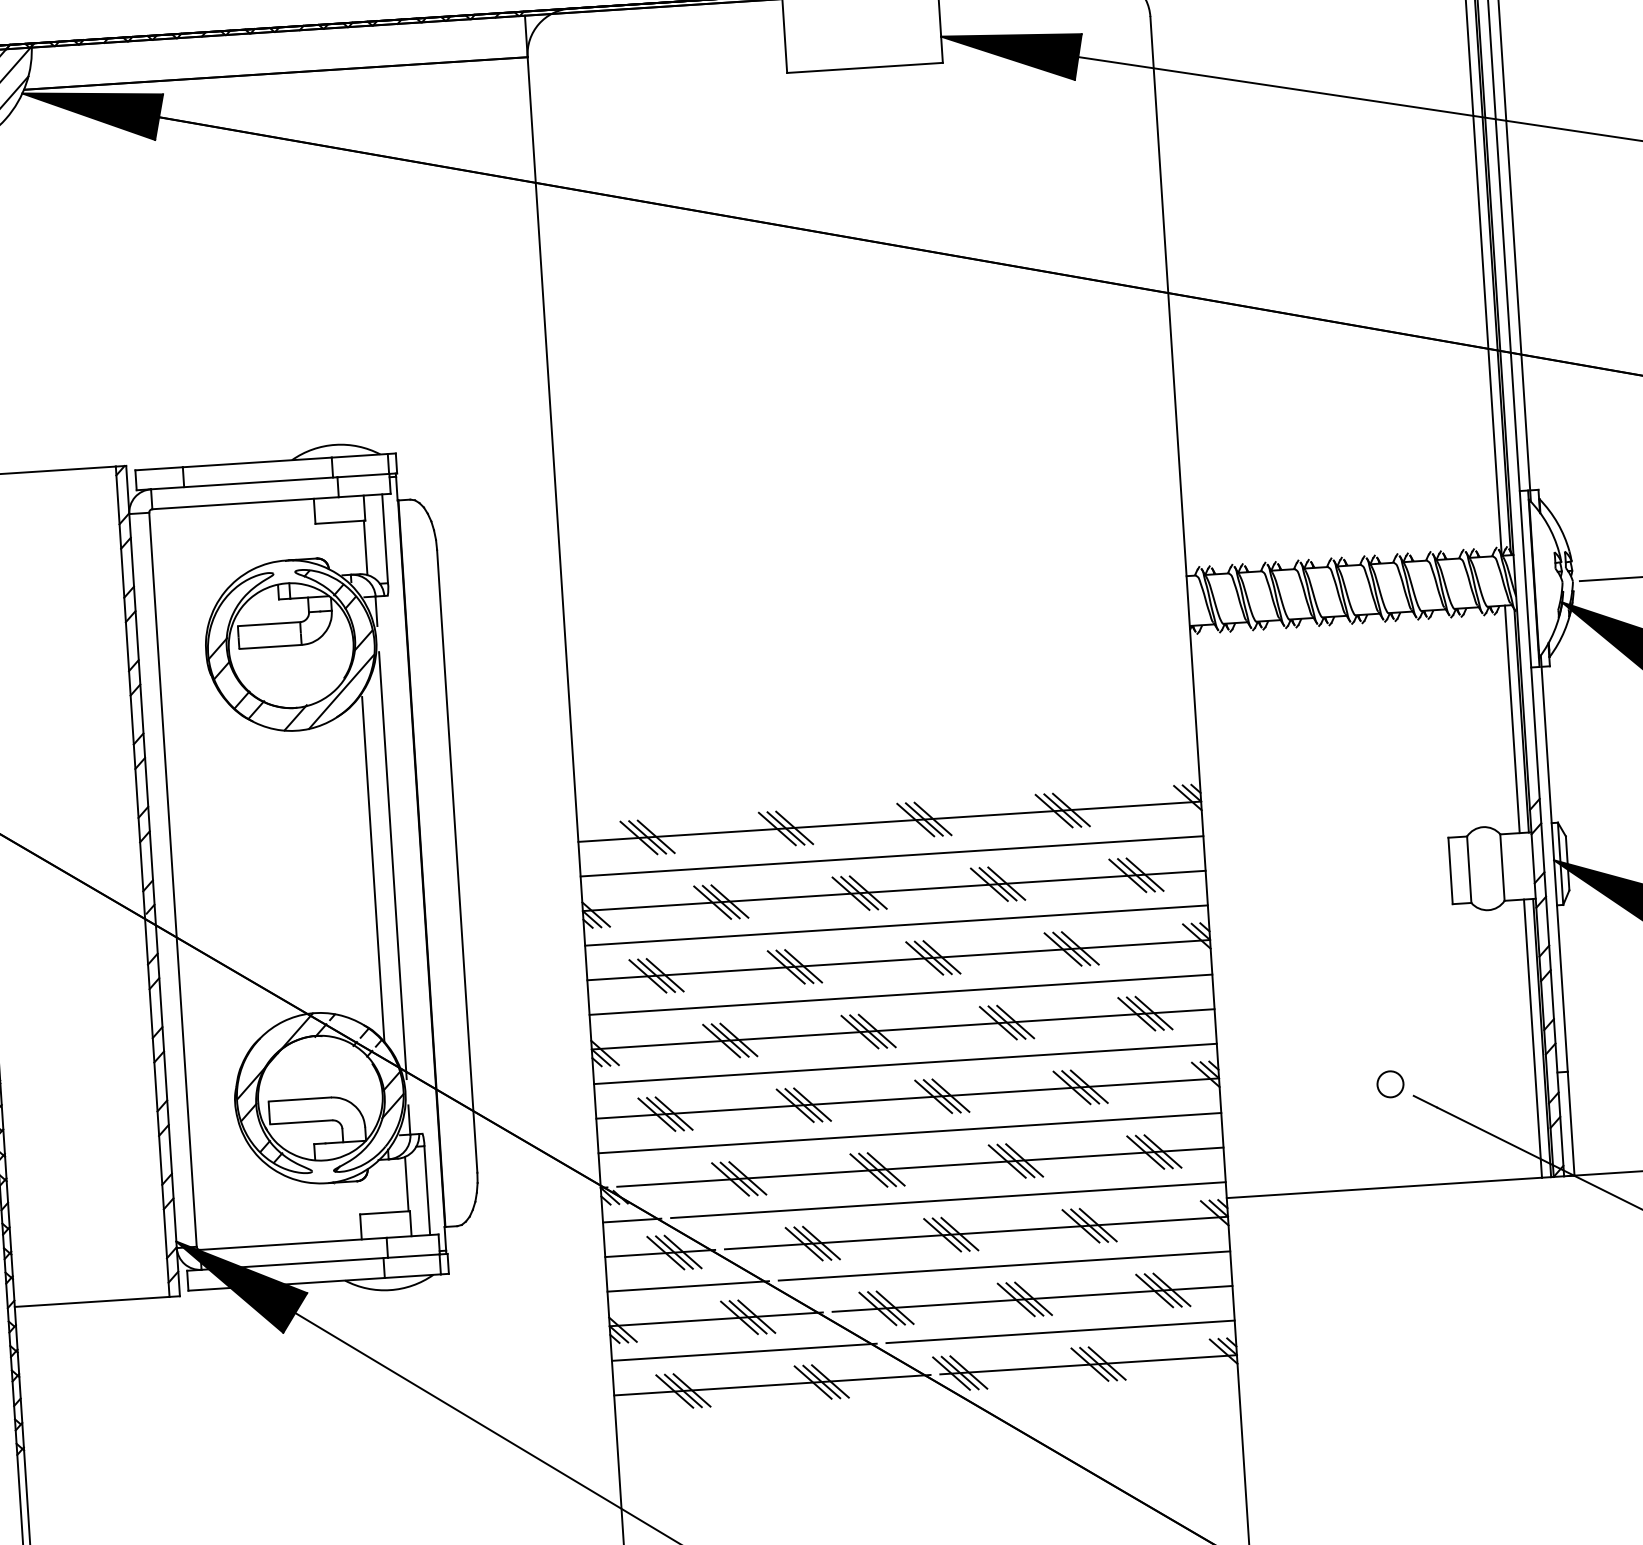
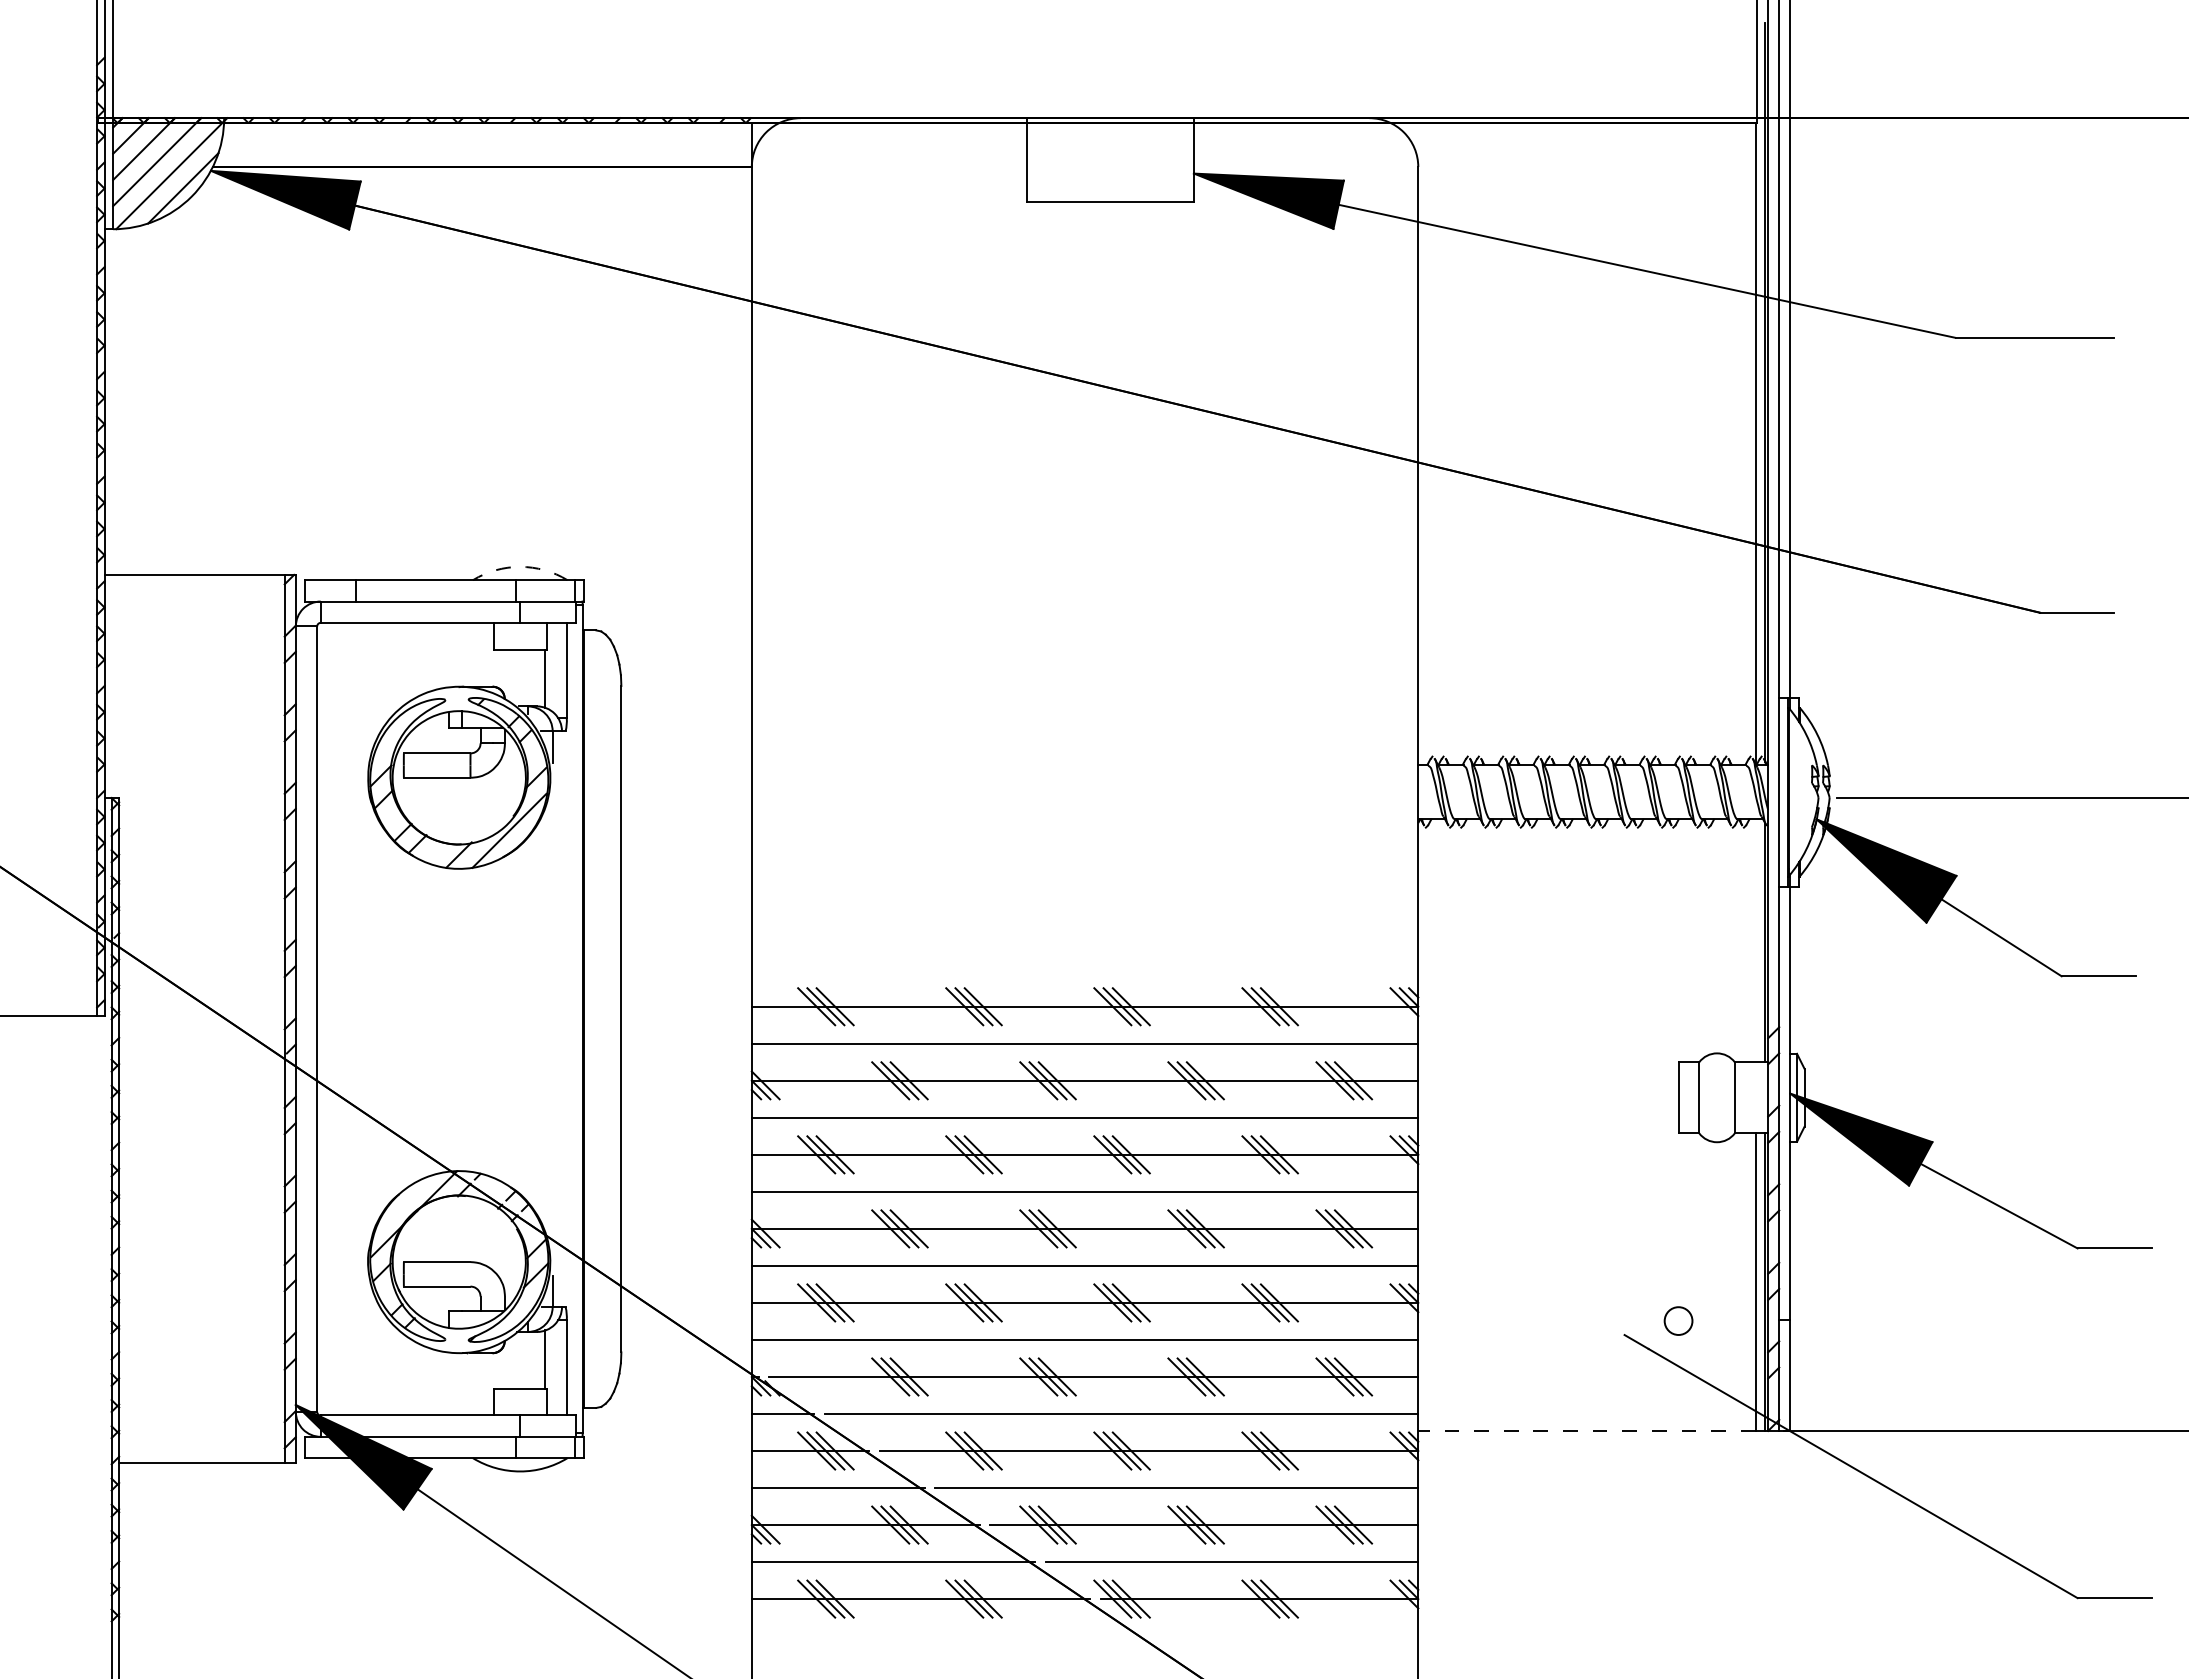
arc: (335, 444) -> (520, 566), solid -> dashed
line: (1512, 719) -> (1755, 940), removed
line: (392, 864) -> (552, 1018), removed
line: (373, 869) -> (531, 1021), removed
circle: (1390, 1083) -> (1678, 1320), moved
line: (1384, 1188) -> (1586, 1431), solid -> dashed

